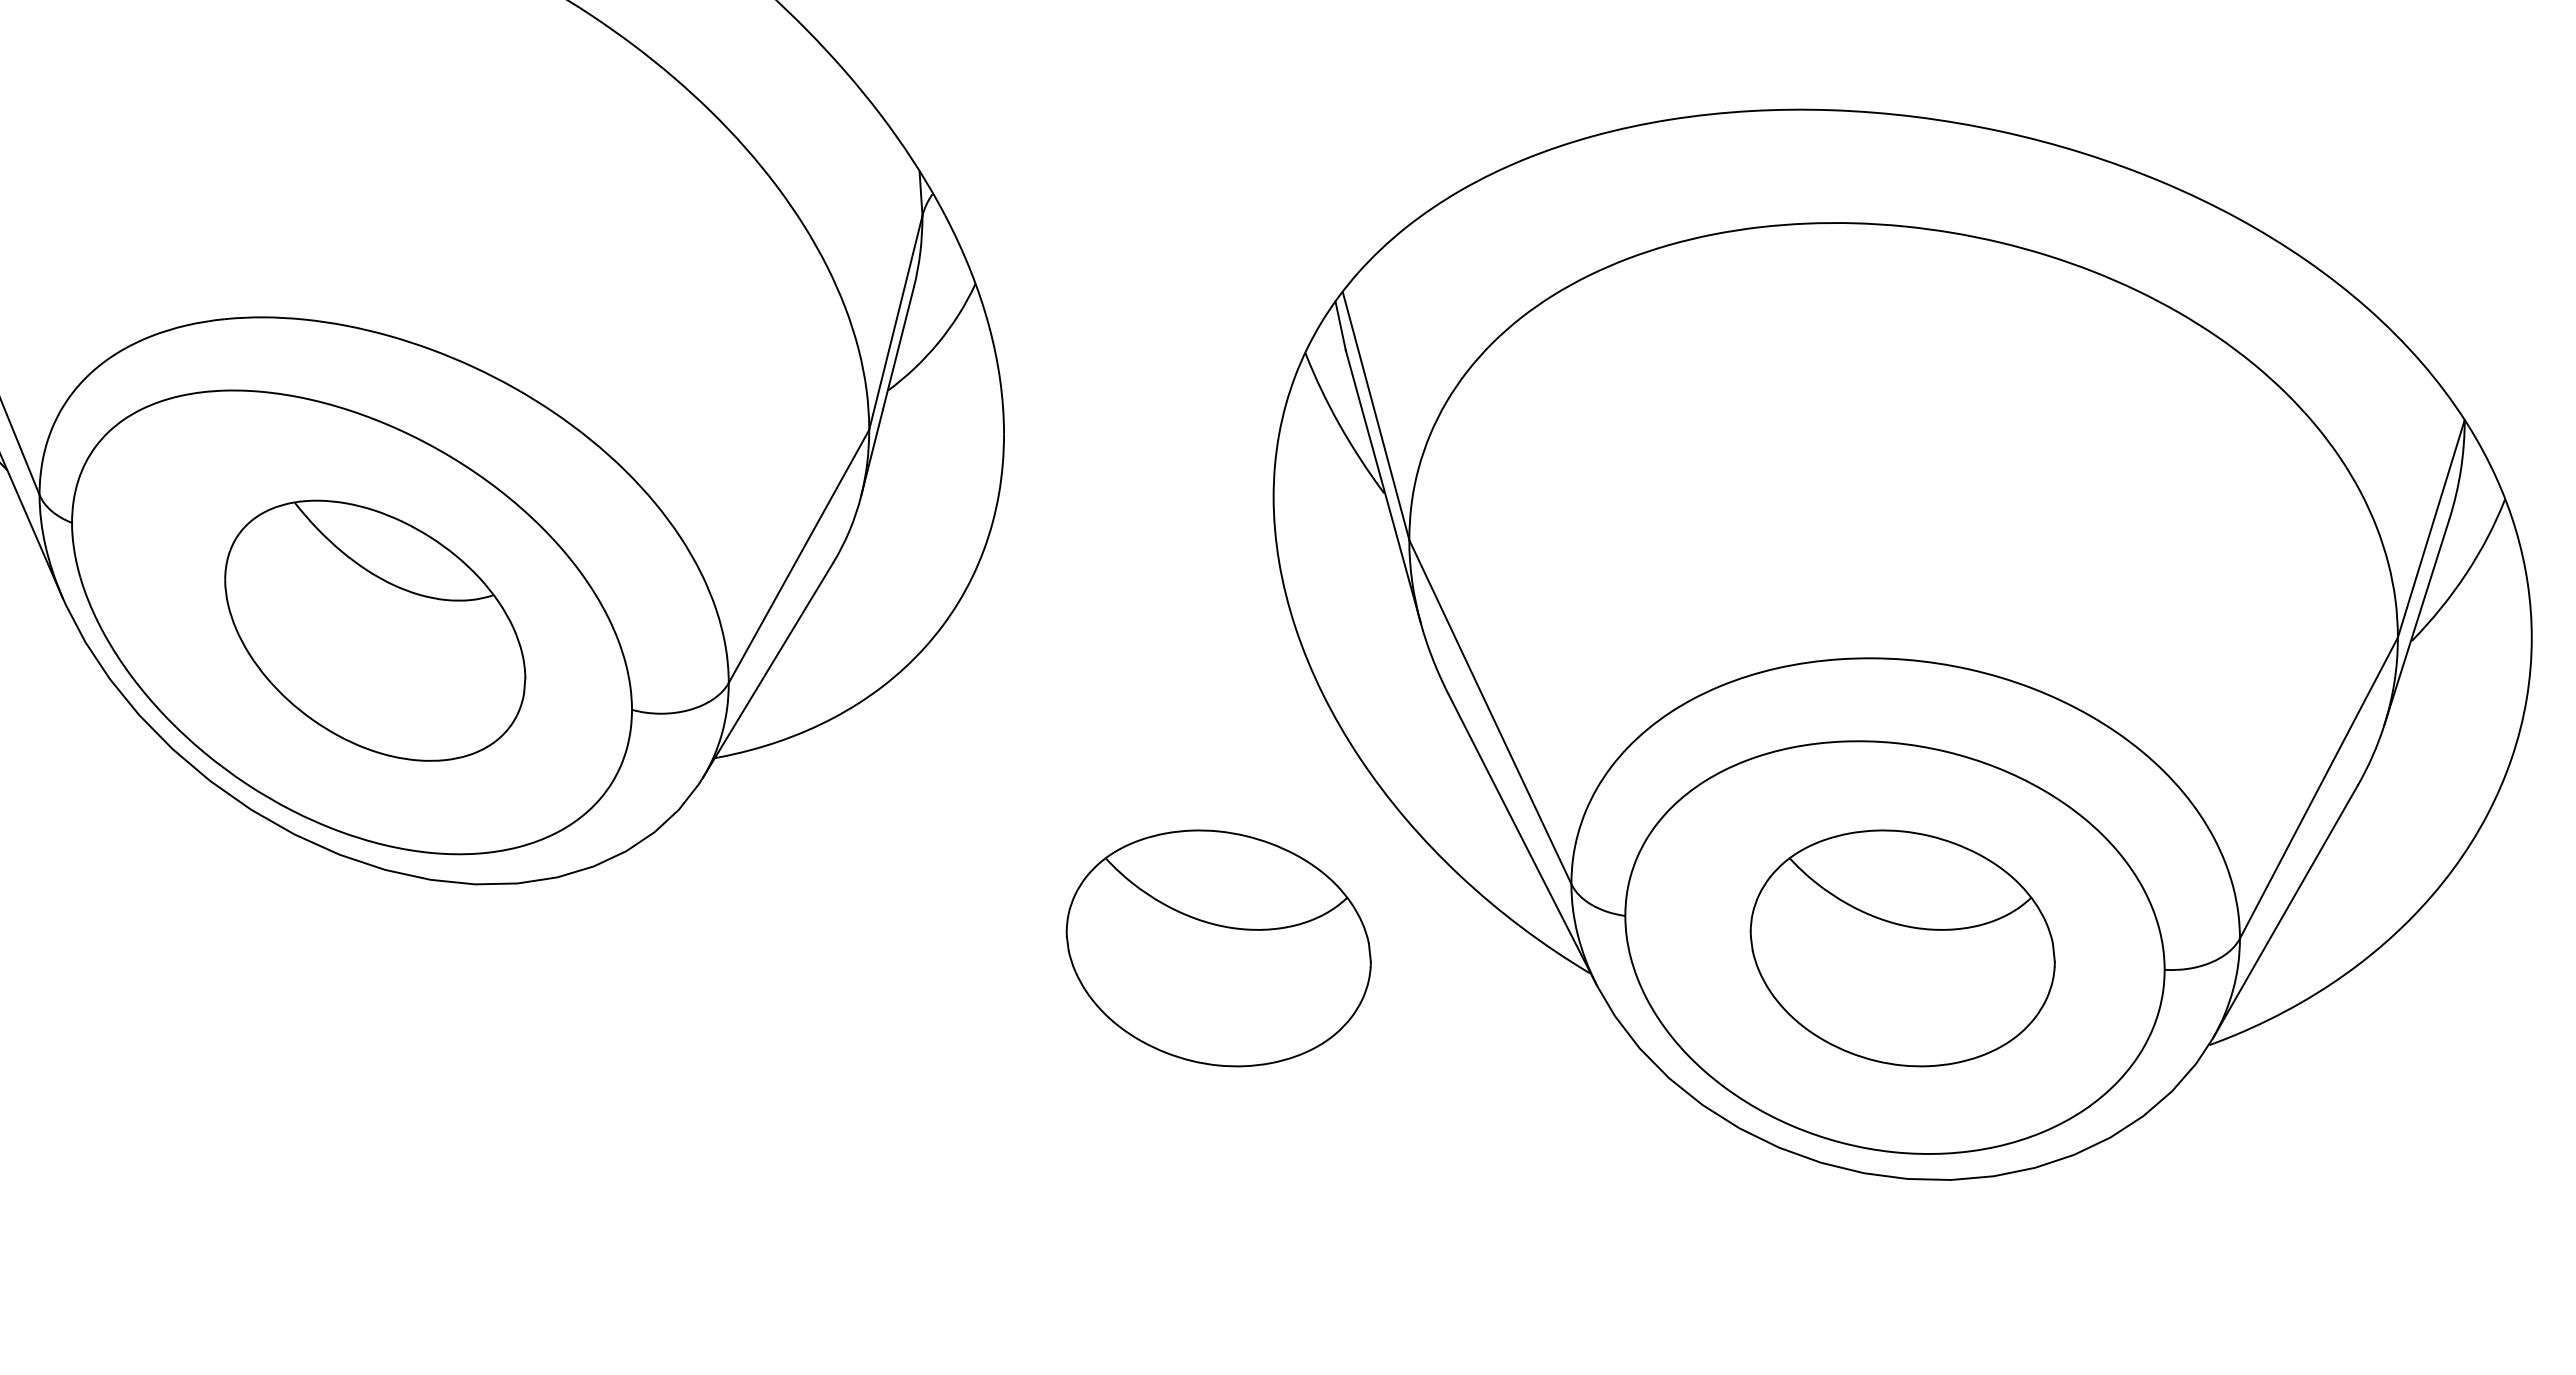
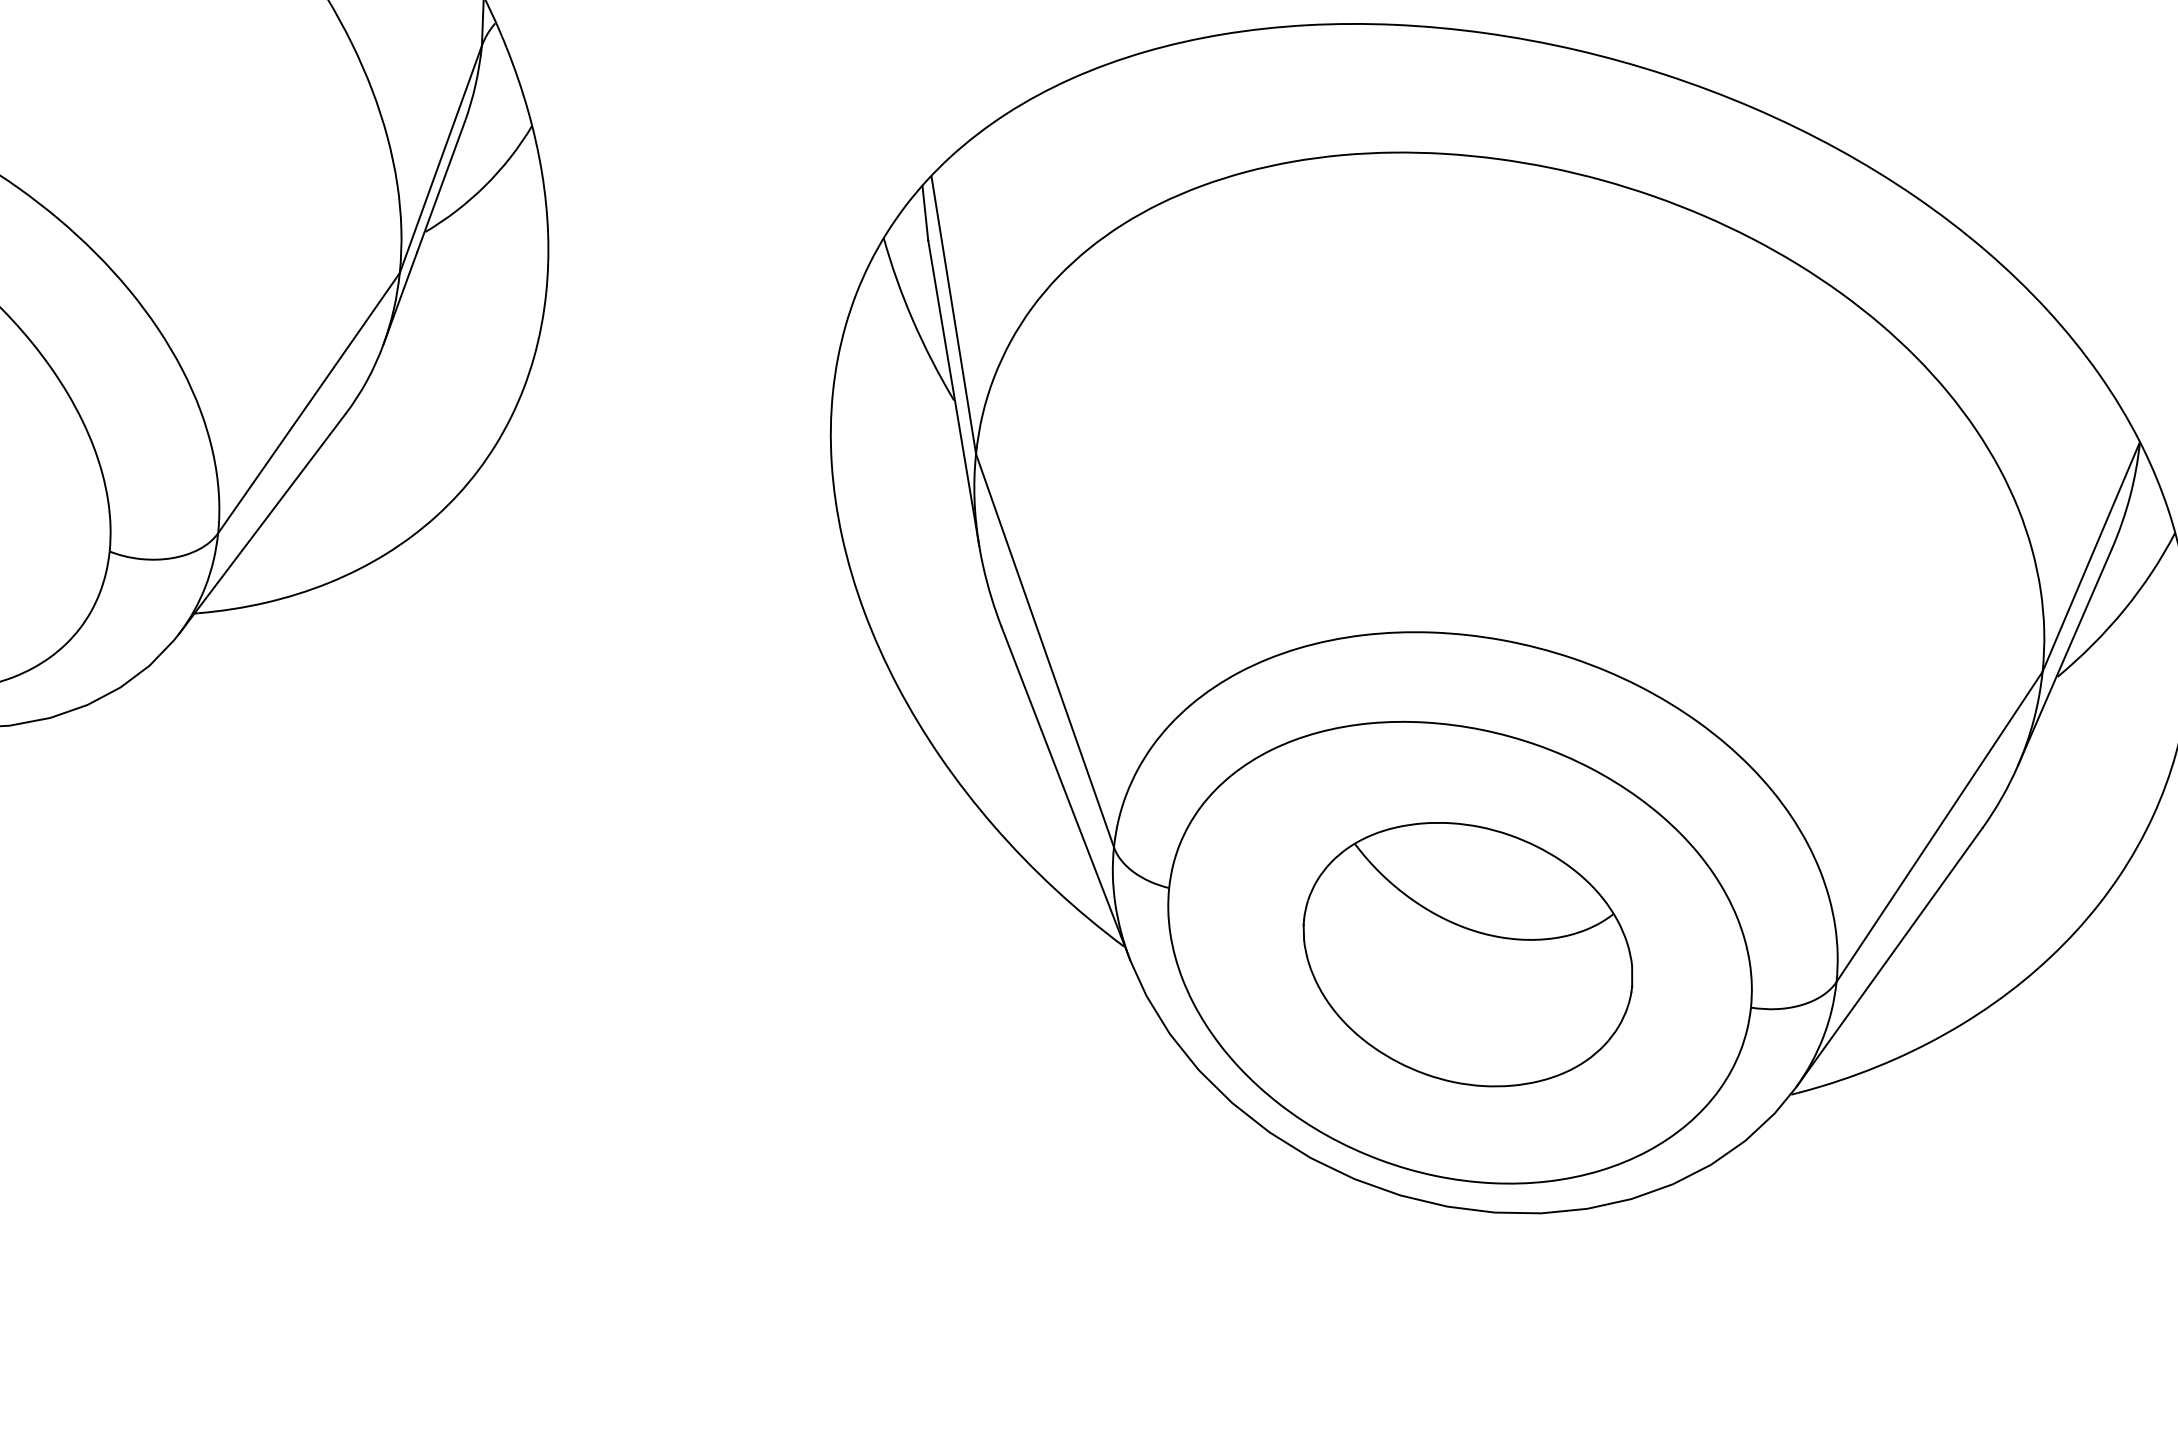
part: (1218, 948) -> (722, 877), removed

